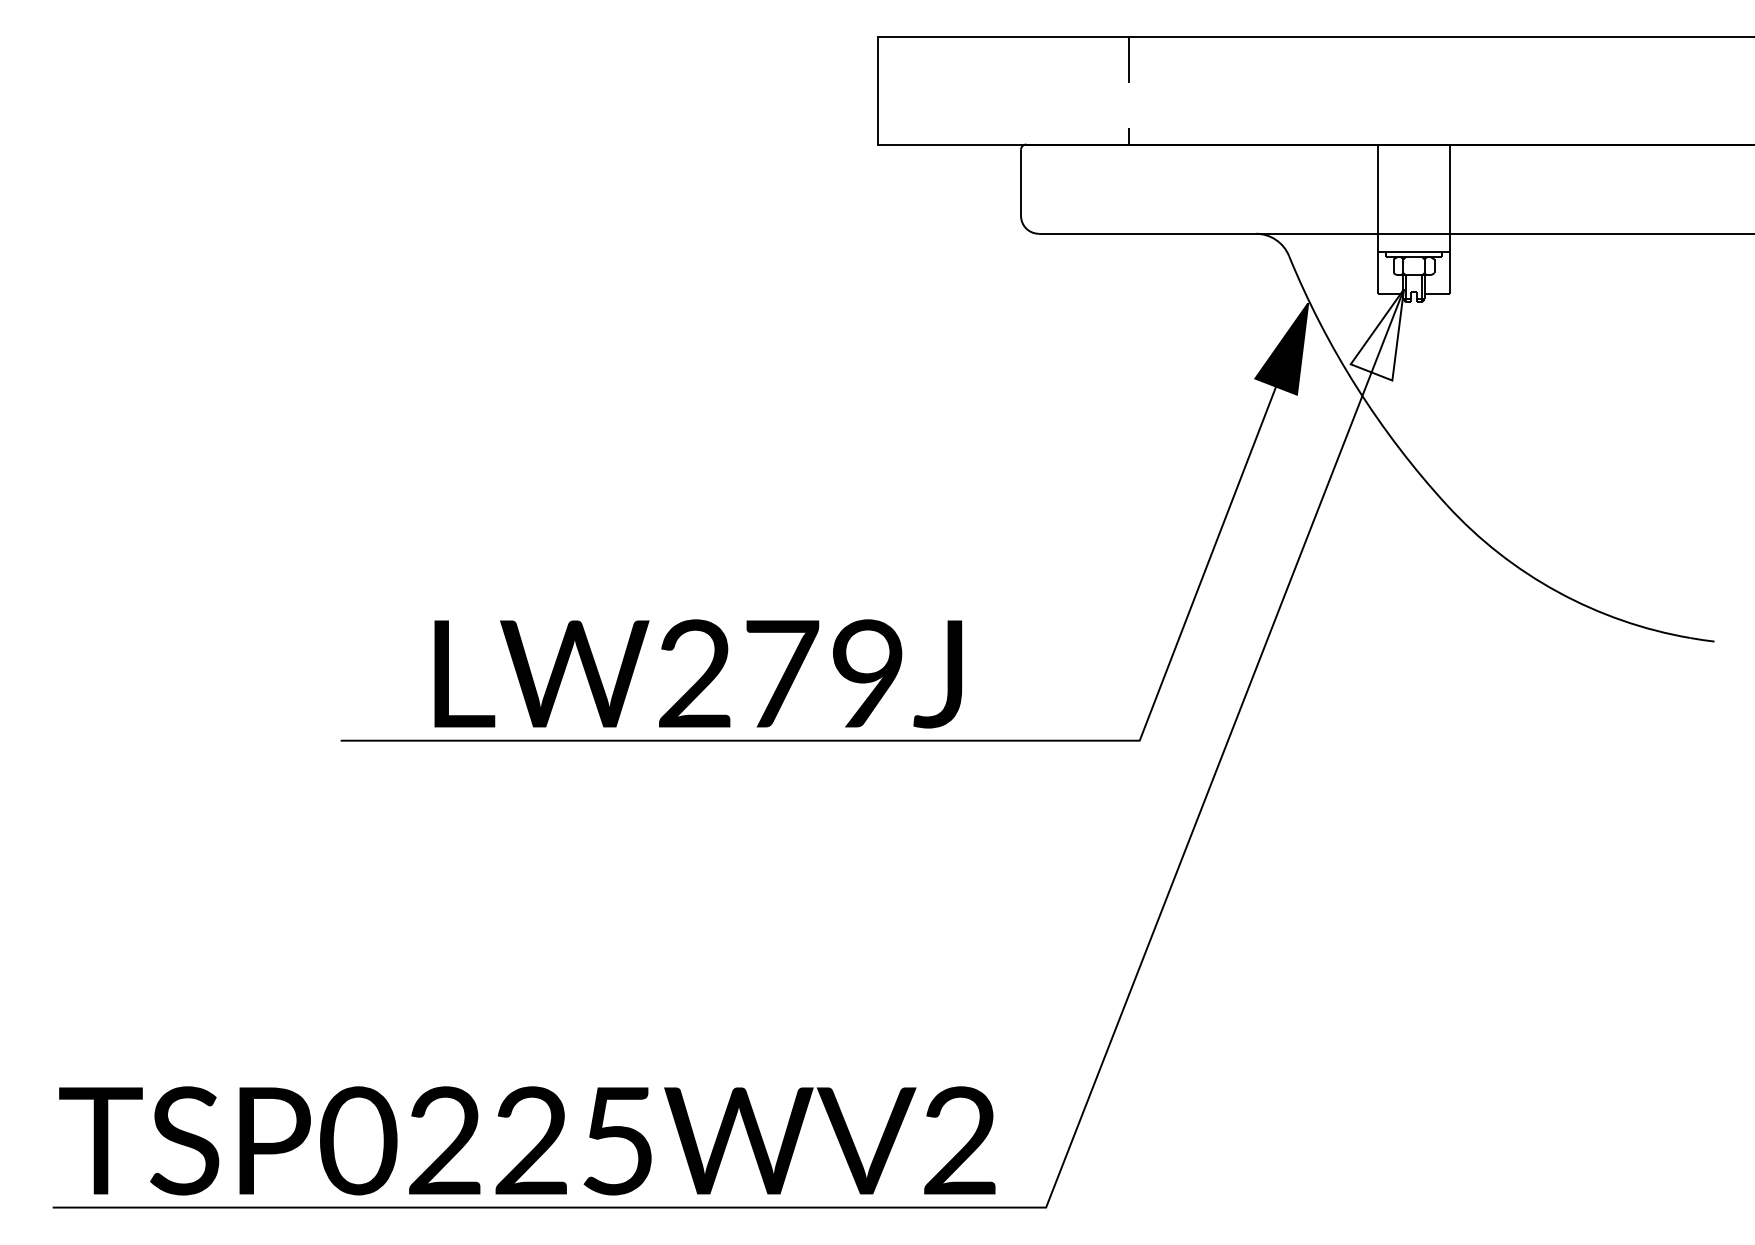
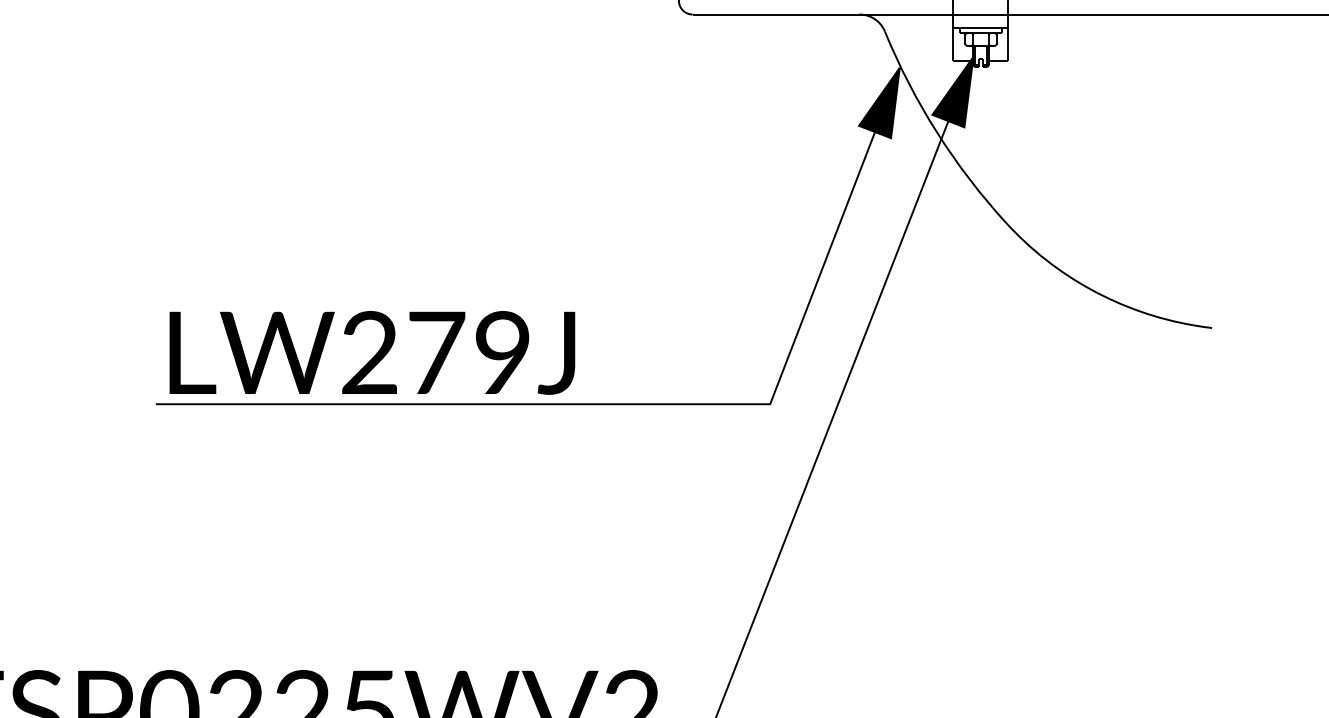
fill: (1377, 334) -> (952, 91), added
text: (698, 673) -> (372, 352), moved

